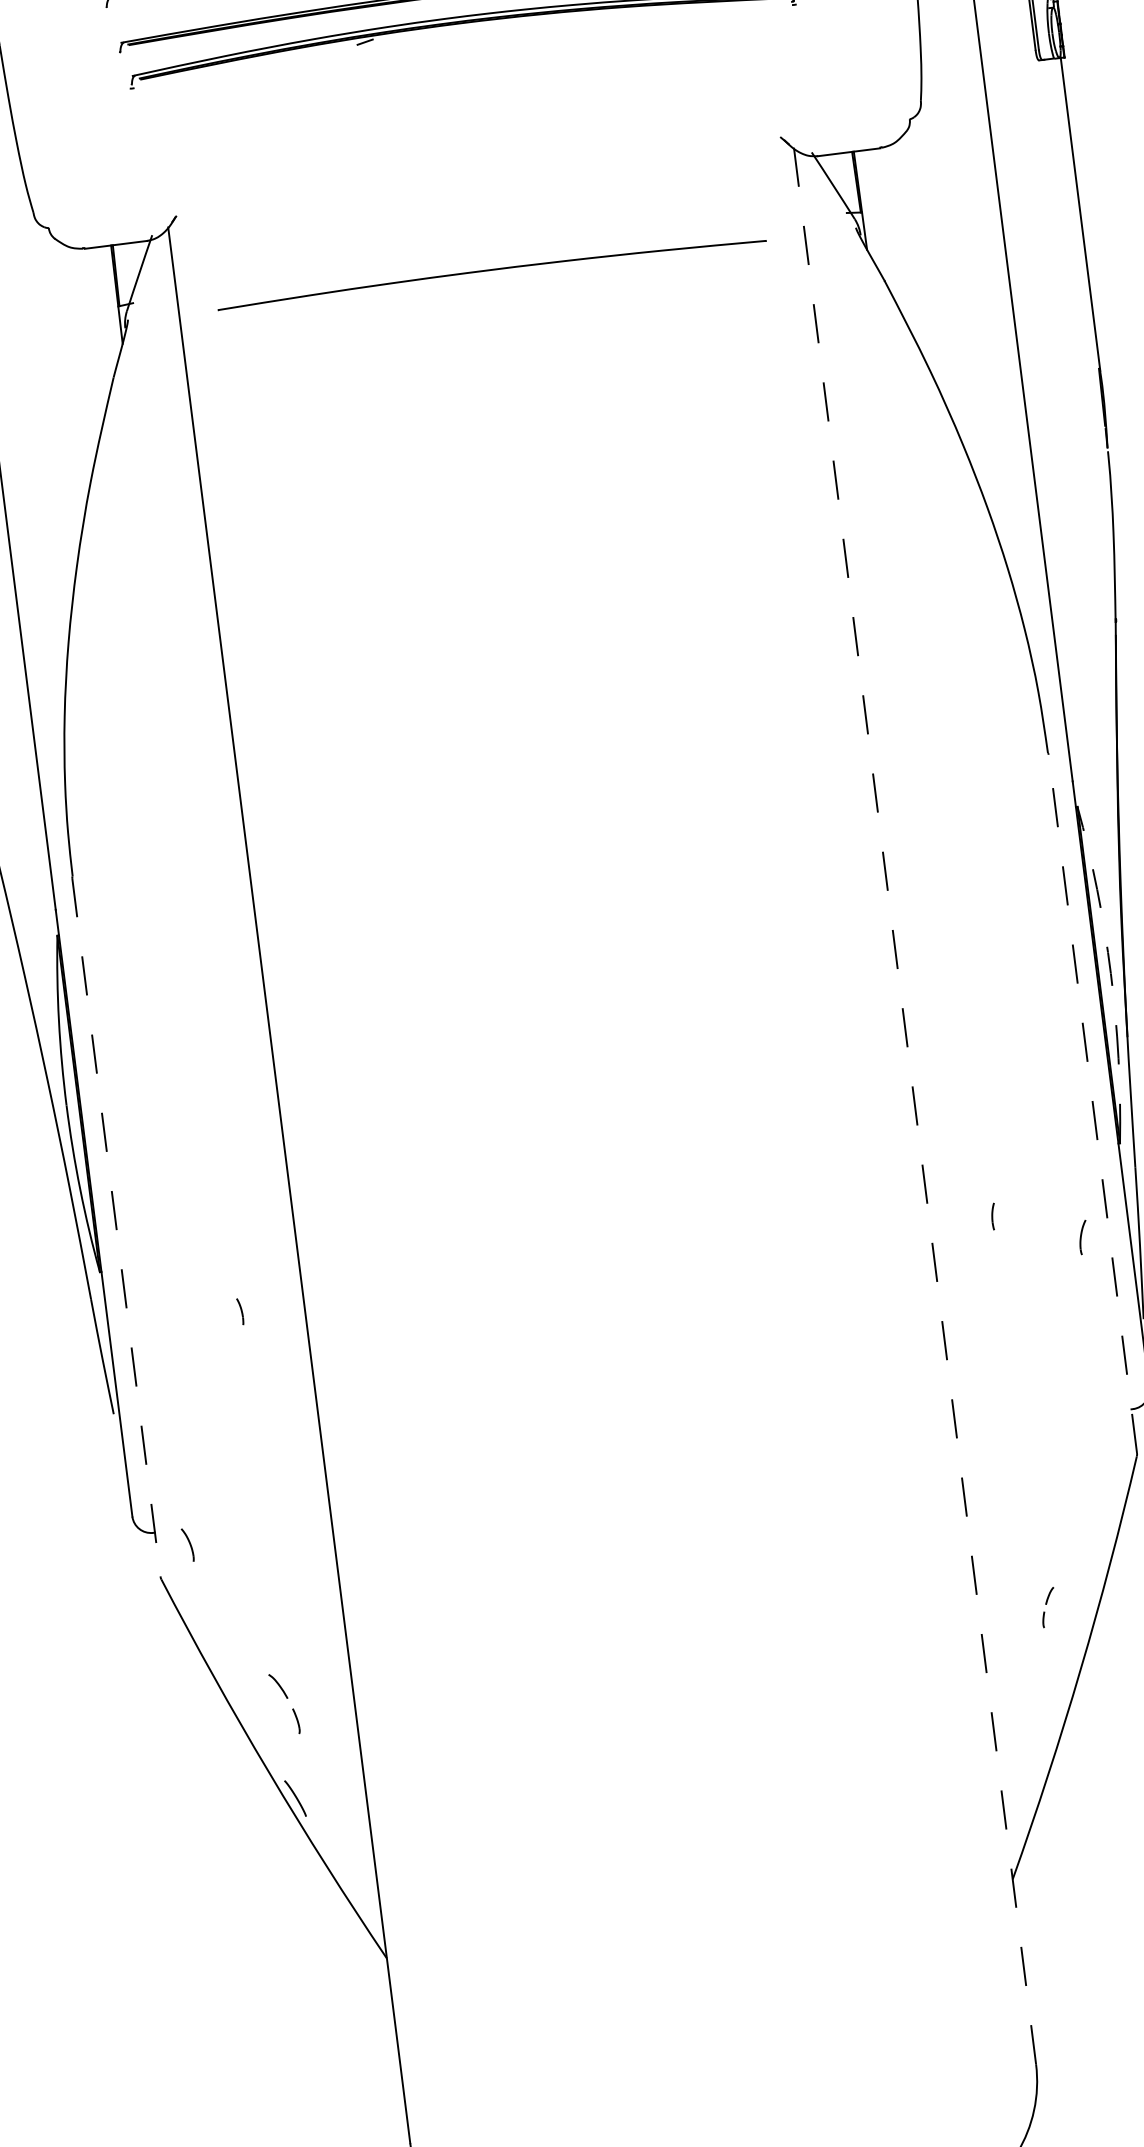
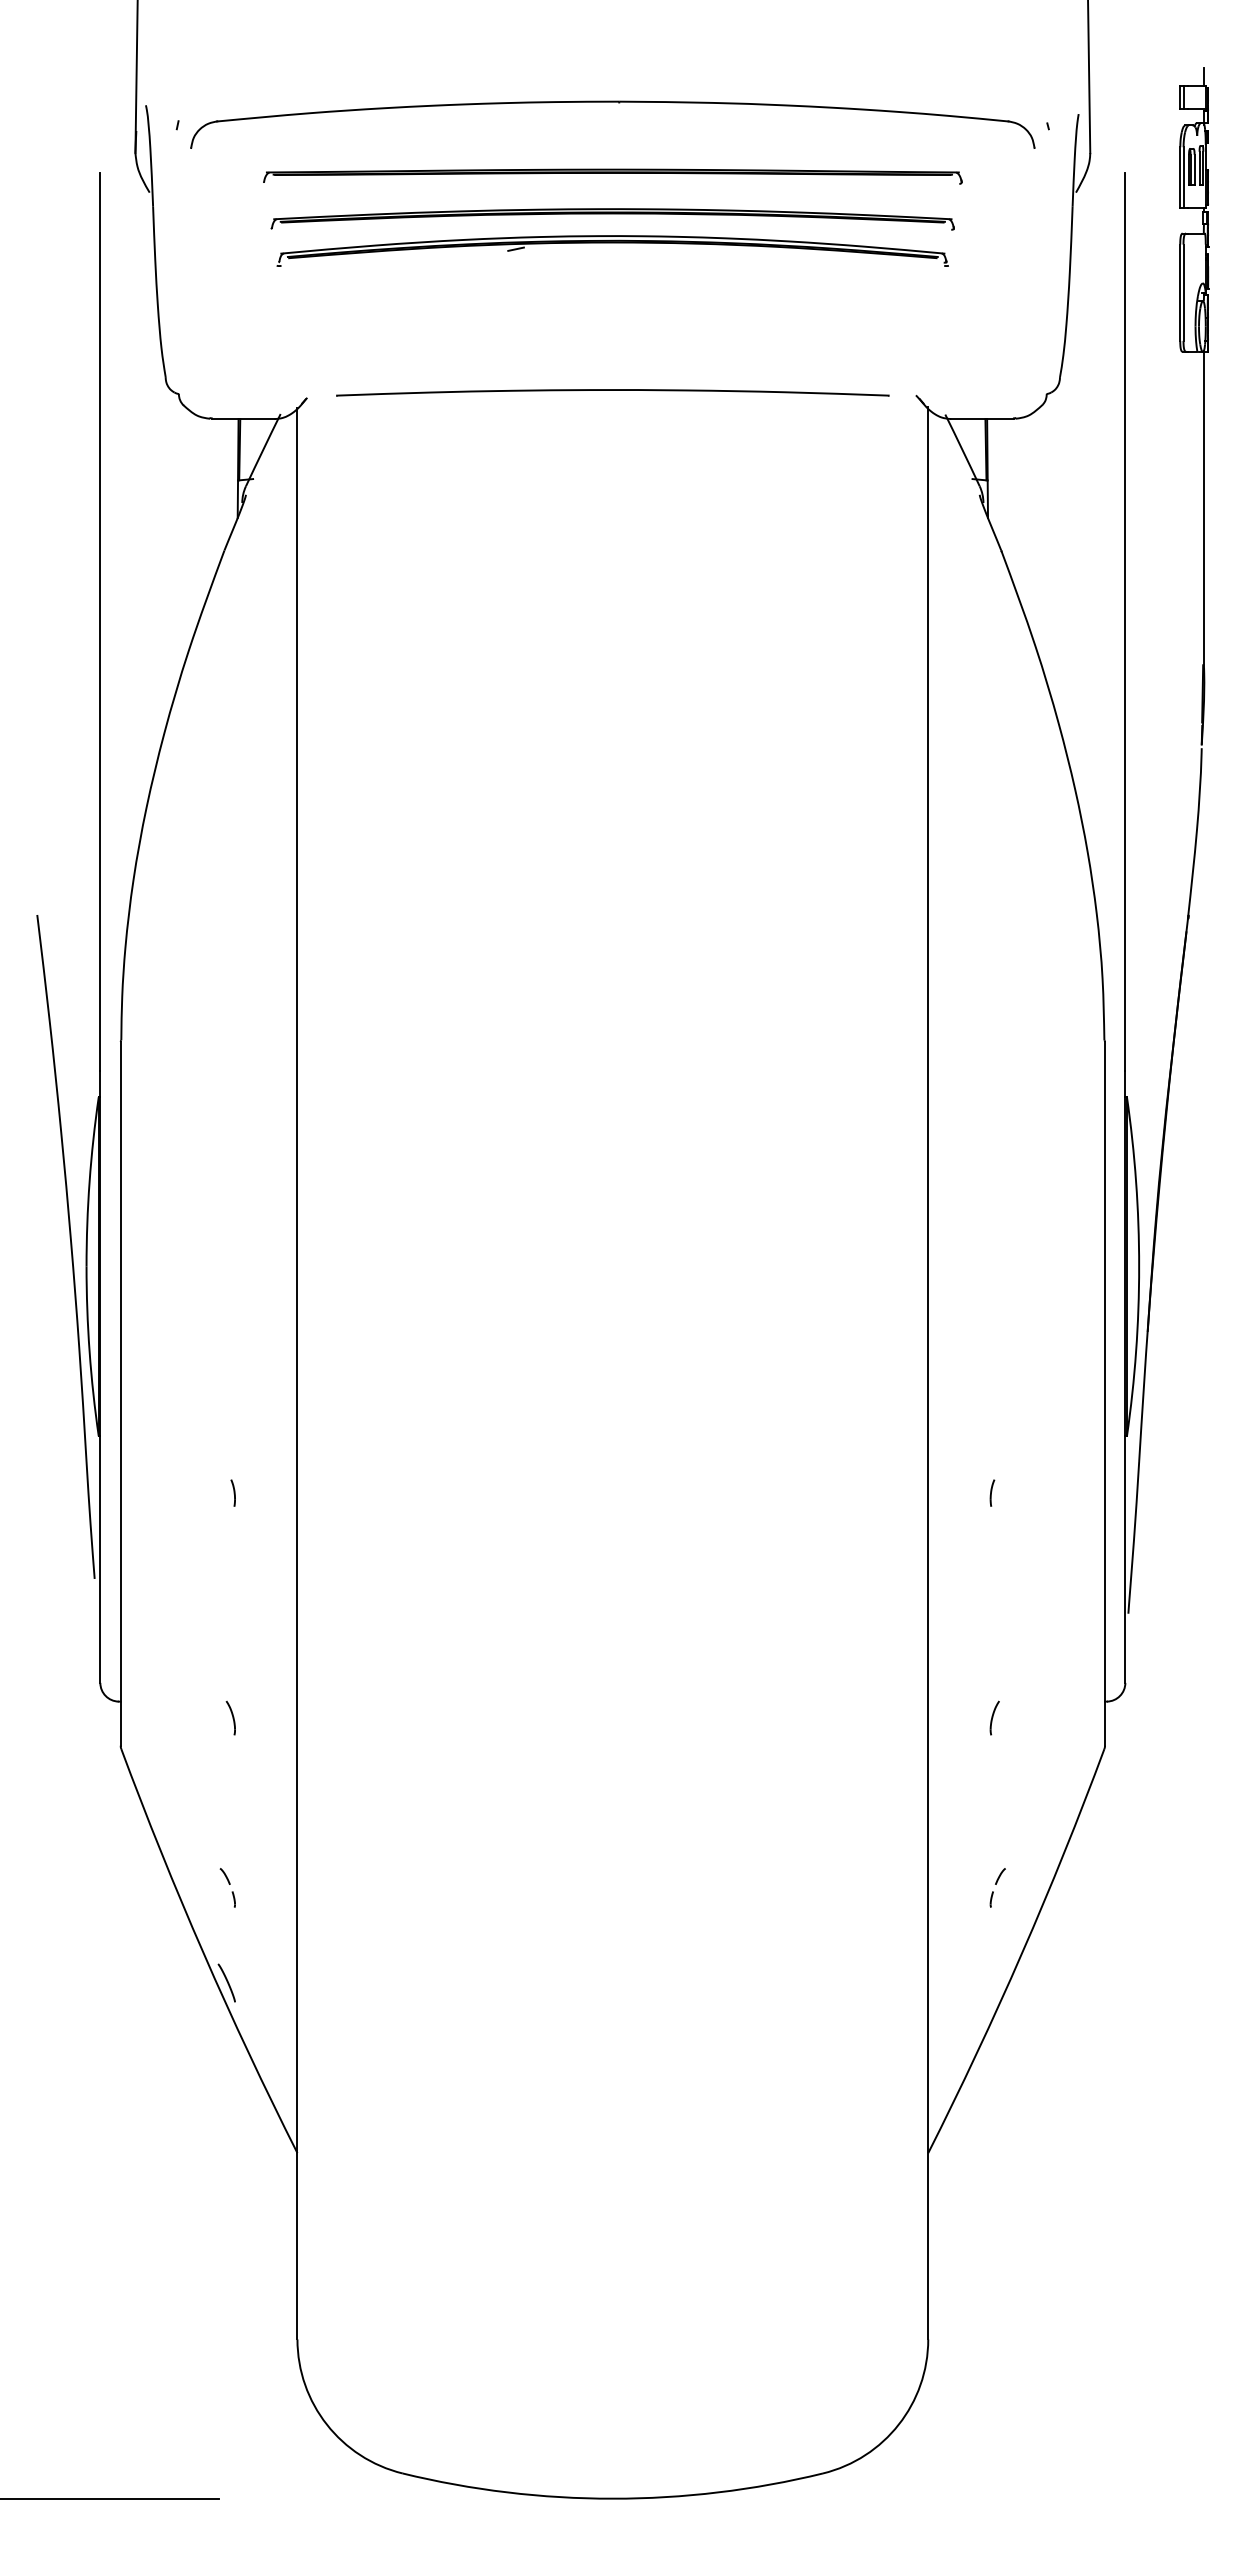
part: (491, 272) -> (612, 392), moved
arc: (1111, 973) -> (1139, 1266), dashed -> solid
line: (1093, 1103) -> (1105, 1393), dashed -> solid
line: (915, 1104) -> (928, 1372), dashed -> solid
line: (116, 1227) -> (120, 1393), dashed -> solid
part: (1082, 1236) -> (994, 1717), moved
part: (187, 1544) -> (230, 1717), moved
part: (284, 1703) -> (227, 1887), size x0.62

